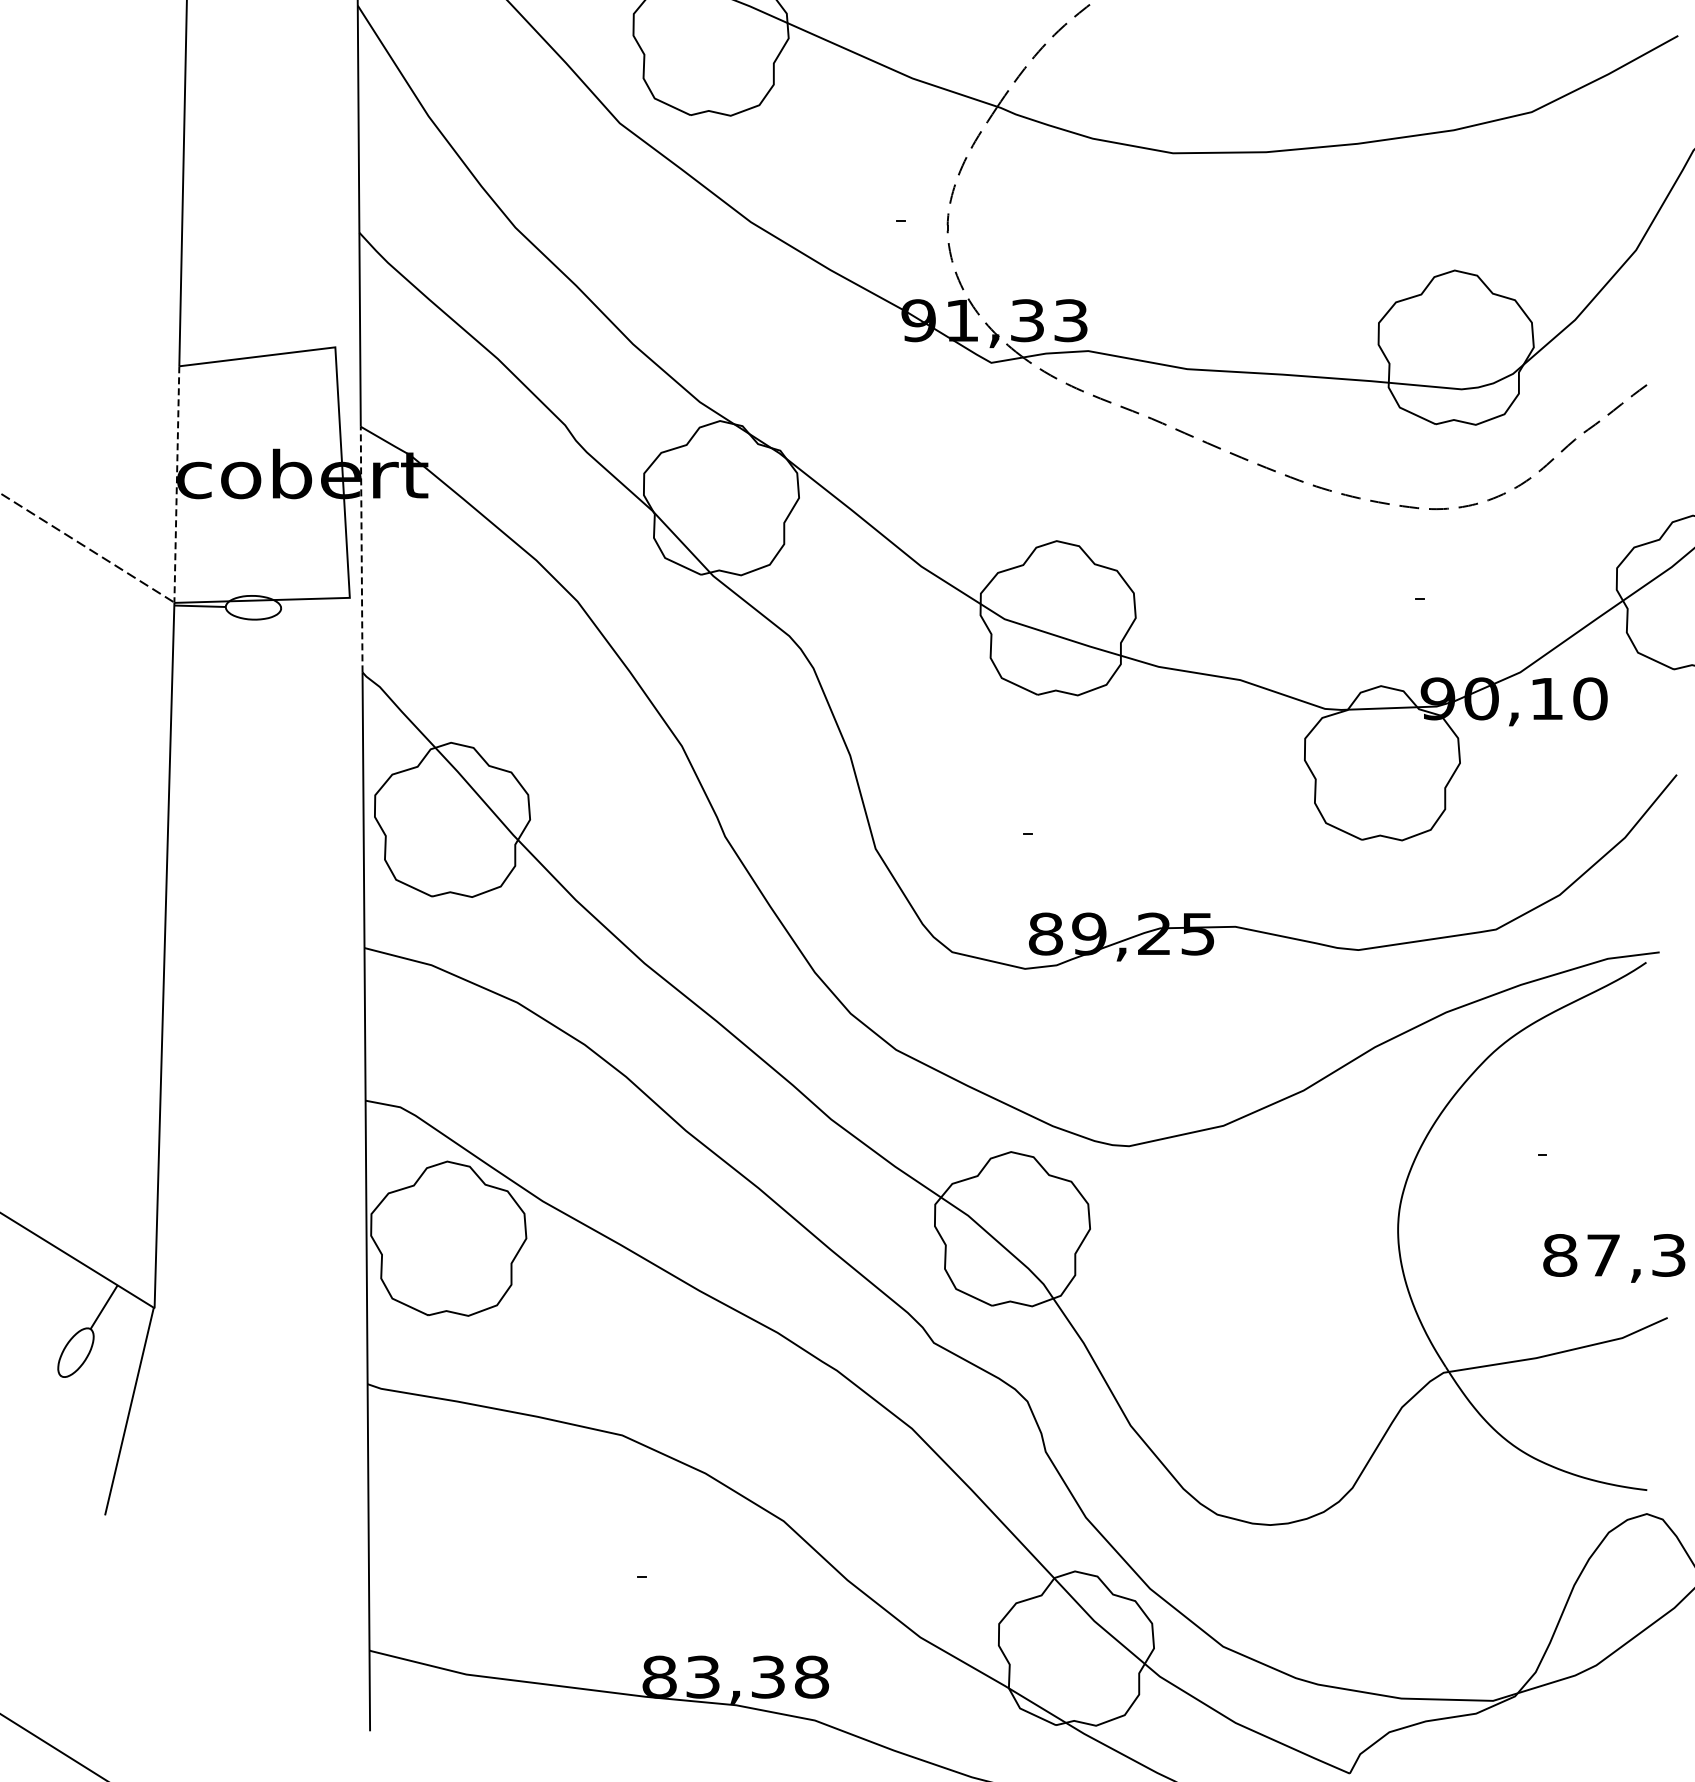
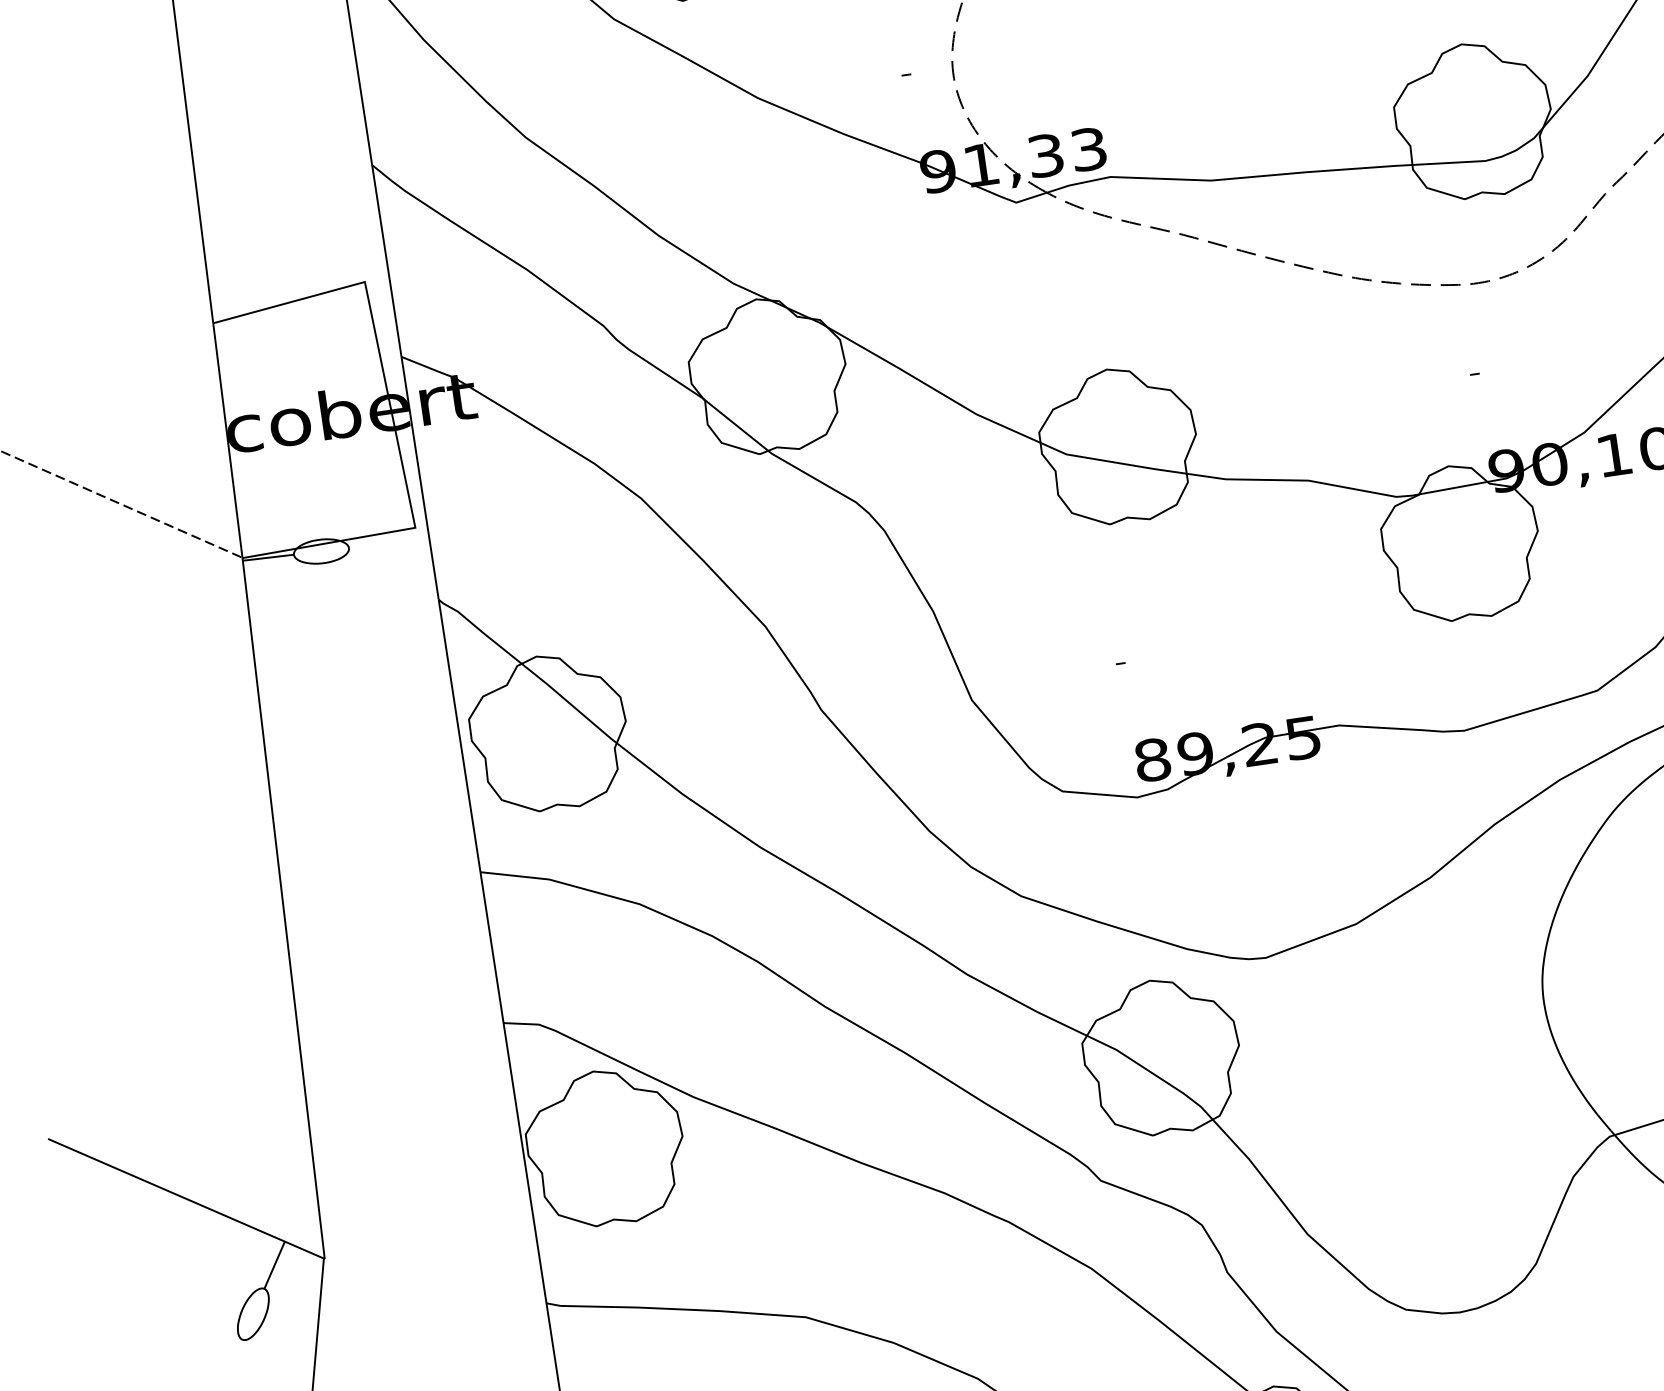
line: (176, 485) -> (227, 441), dashed -> solid
line: (361, 549) -> (419, 478), dashed -> solid

